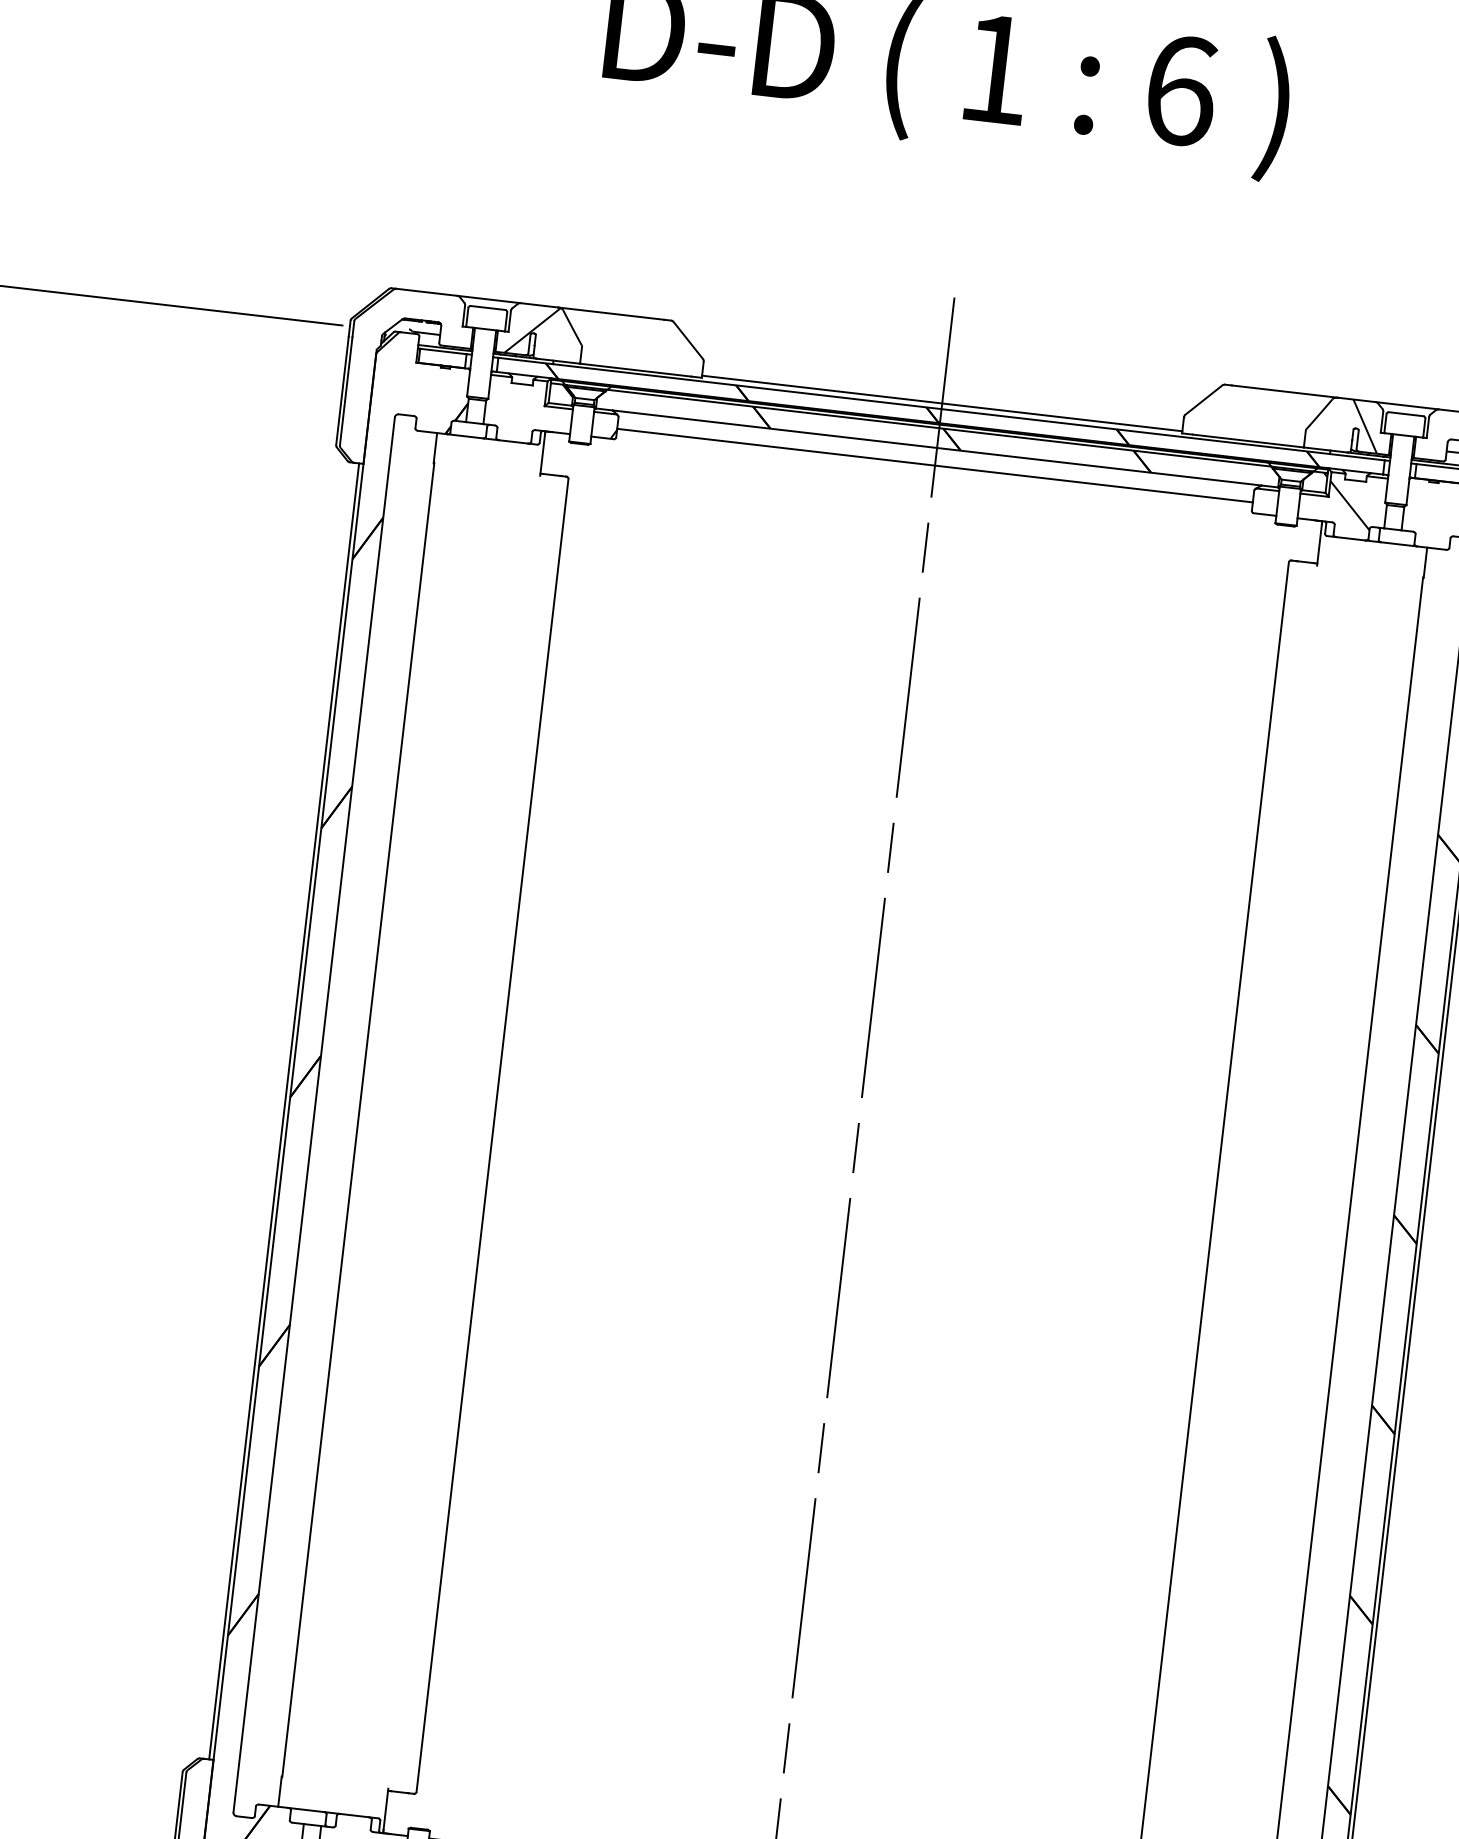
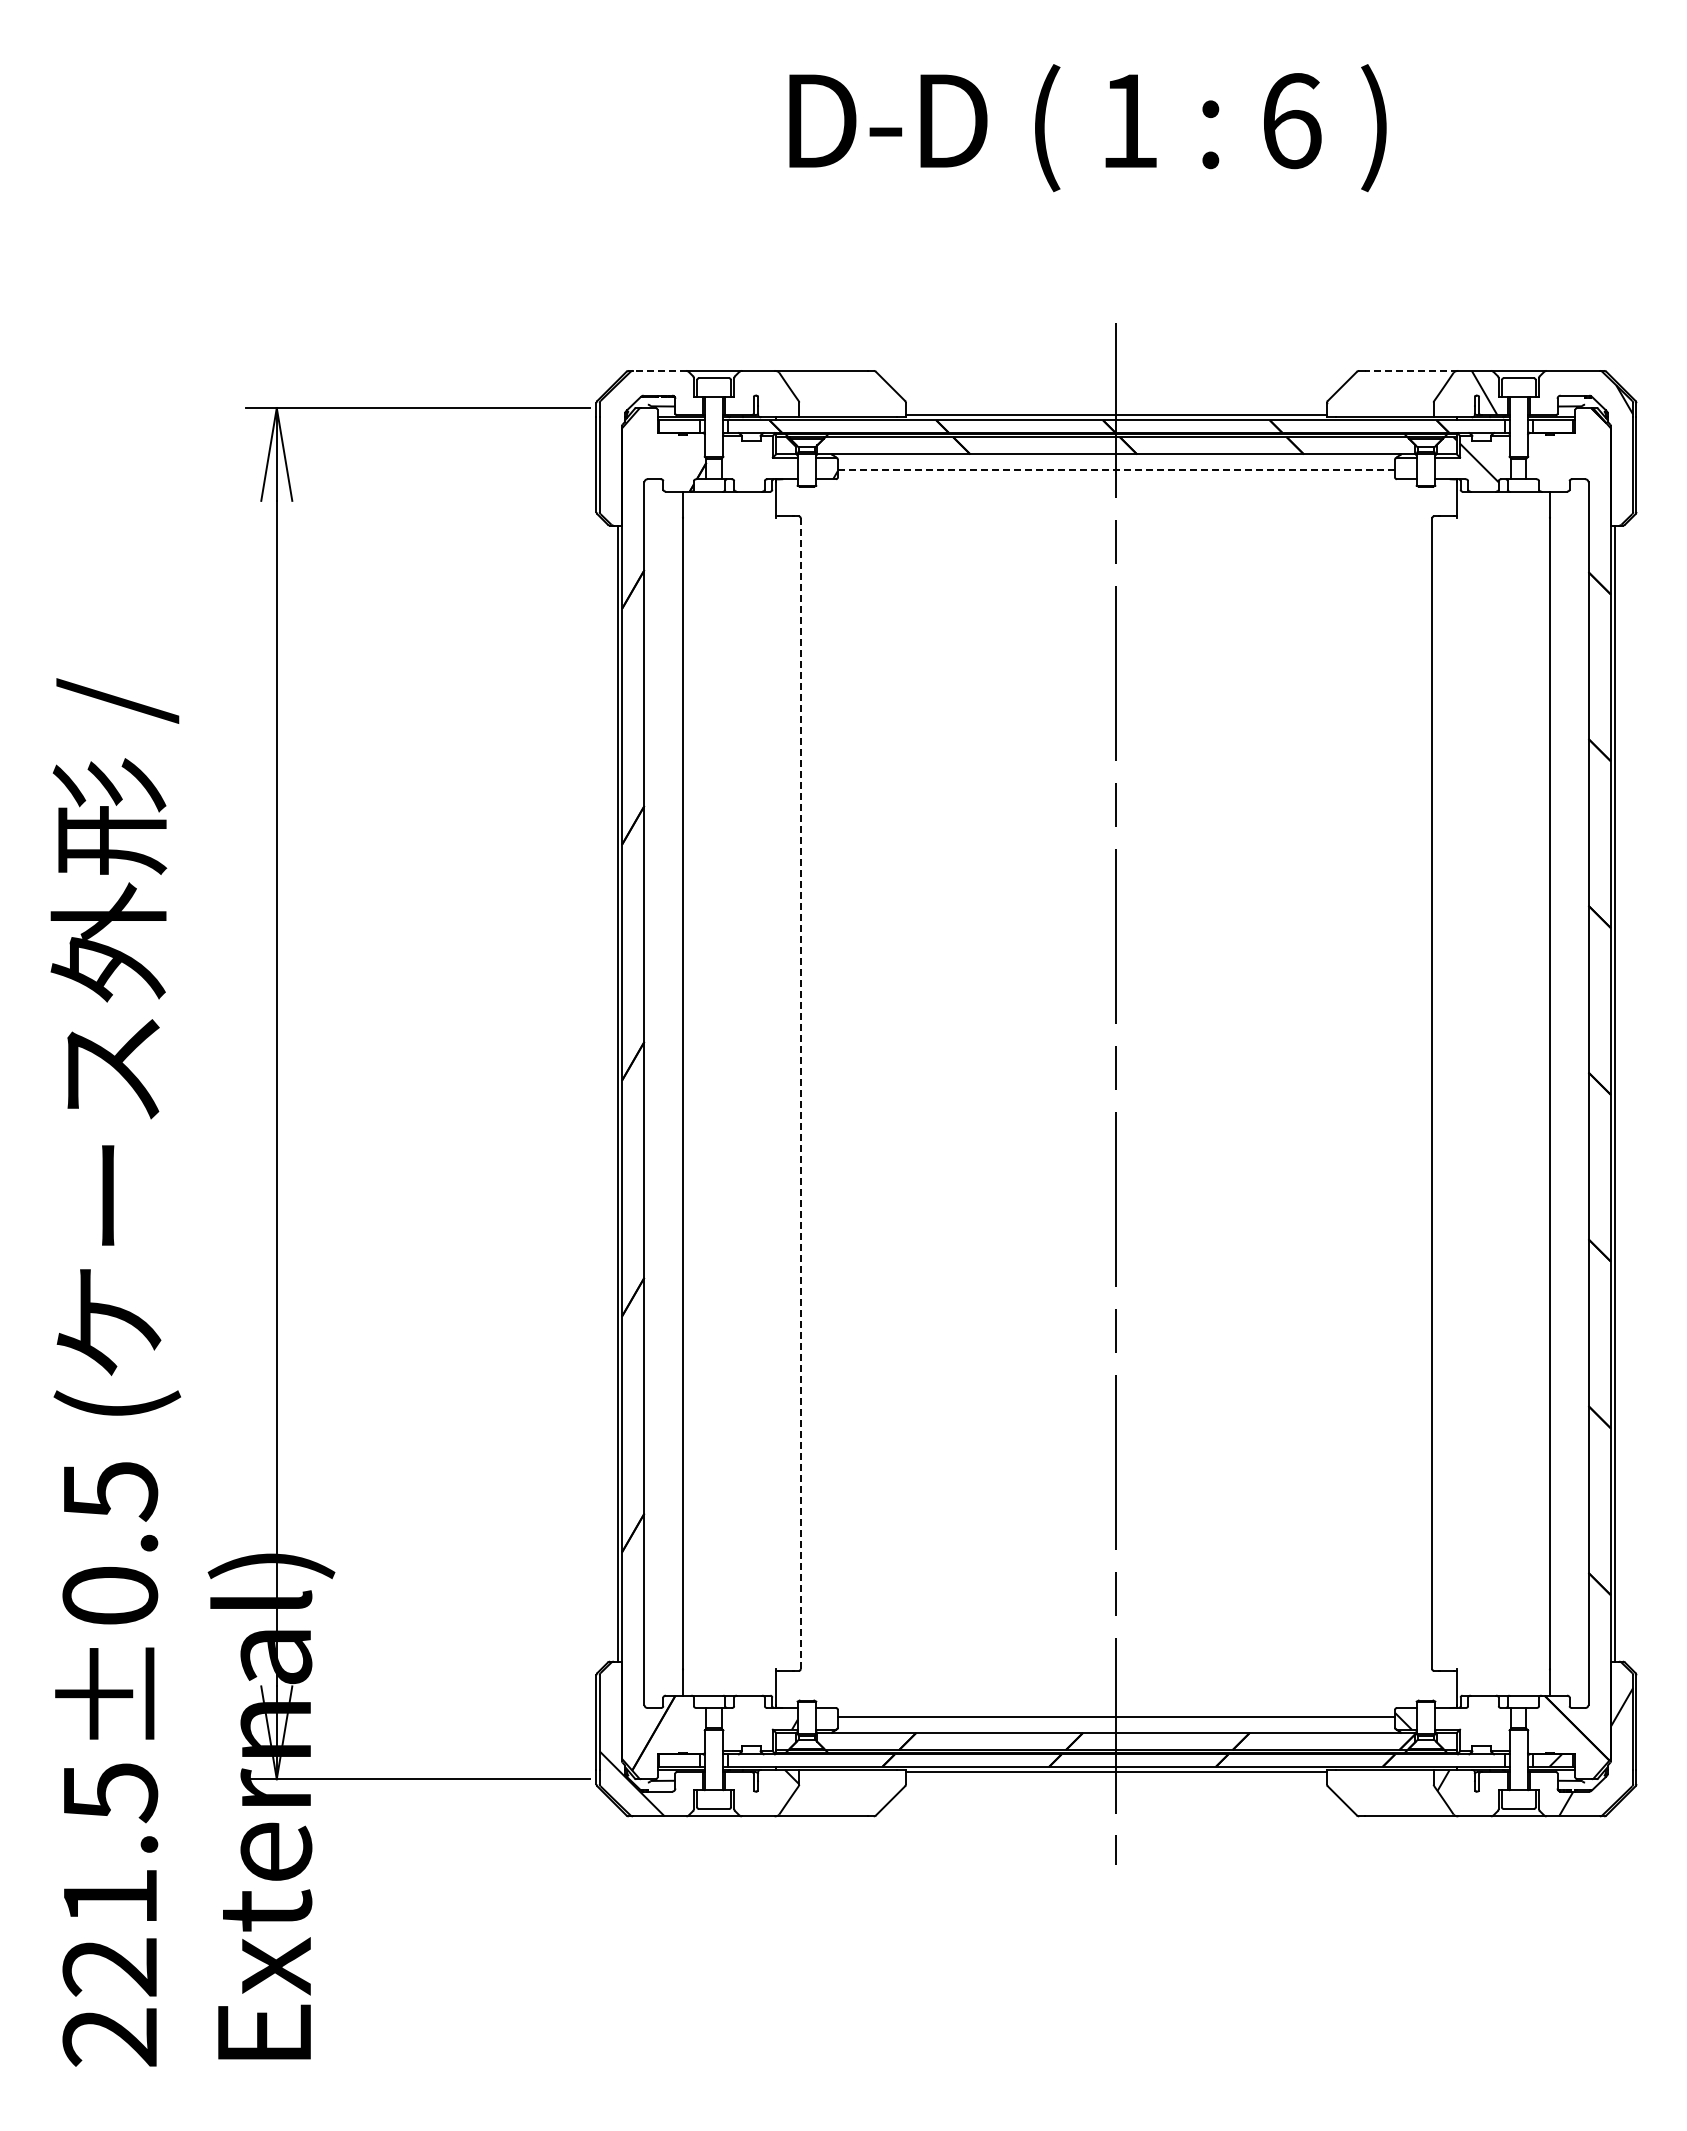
line: (426, 291) -> (659, 370), solid -> dashed
hatch: (532, 330) -> (754, 393), removed
line: (1284, 391) -> (1411, 370), solid -> dashed
line: (935, 465) -> (1116, 469), solid -> dashed
line: (492, 1135) -> (800, 1093), solid -> dashed

